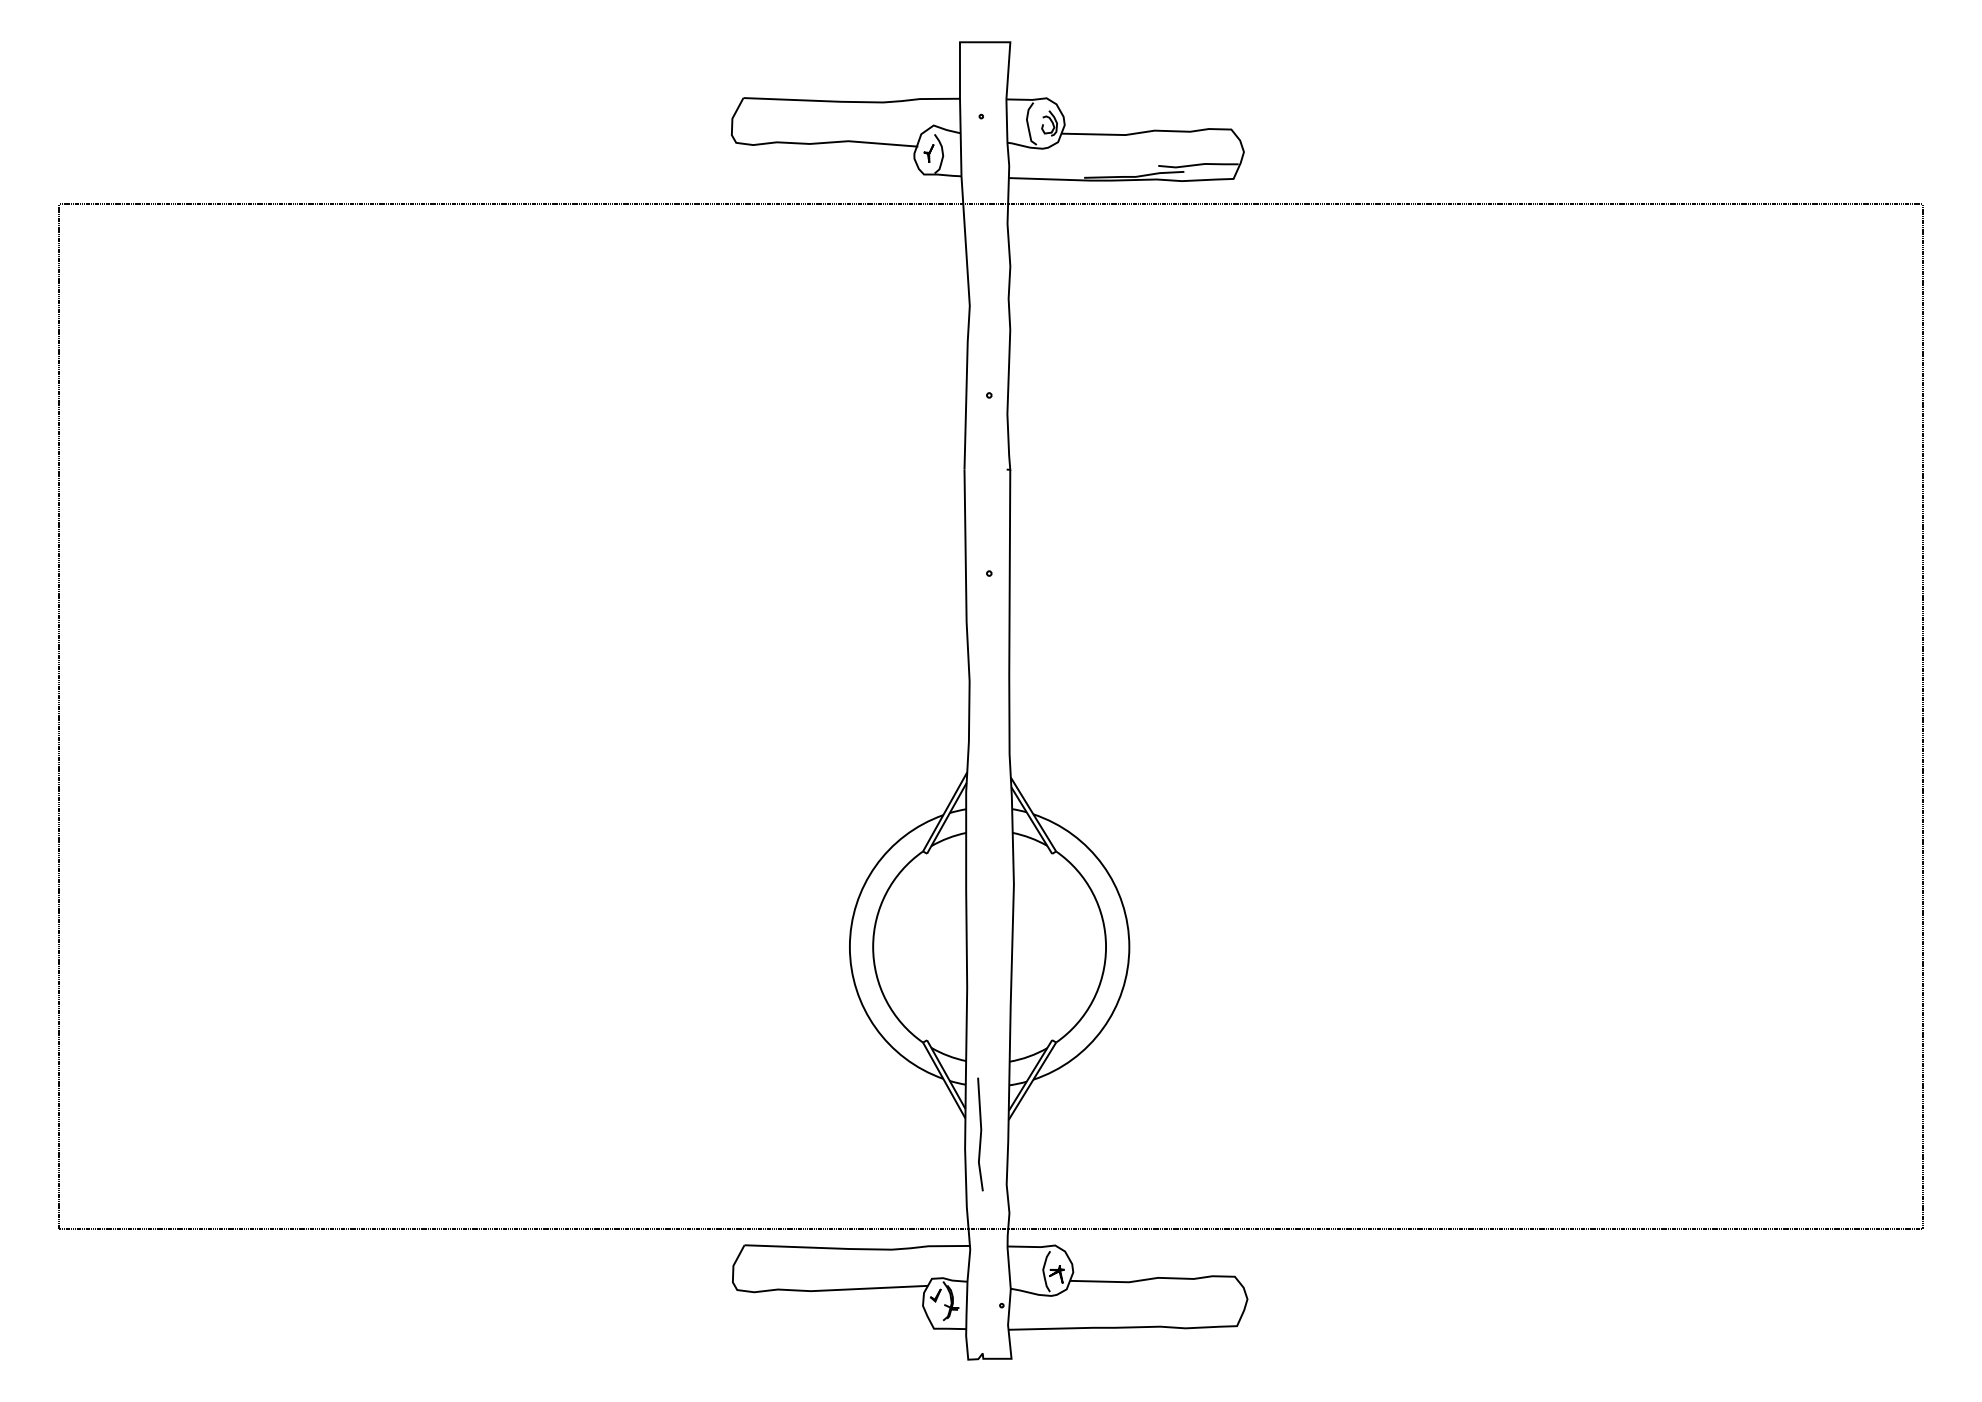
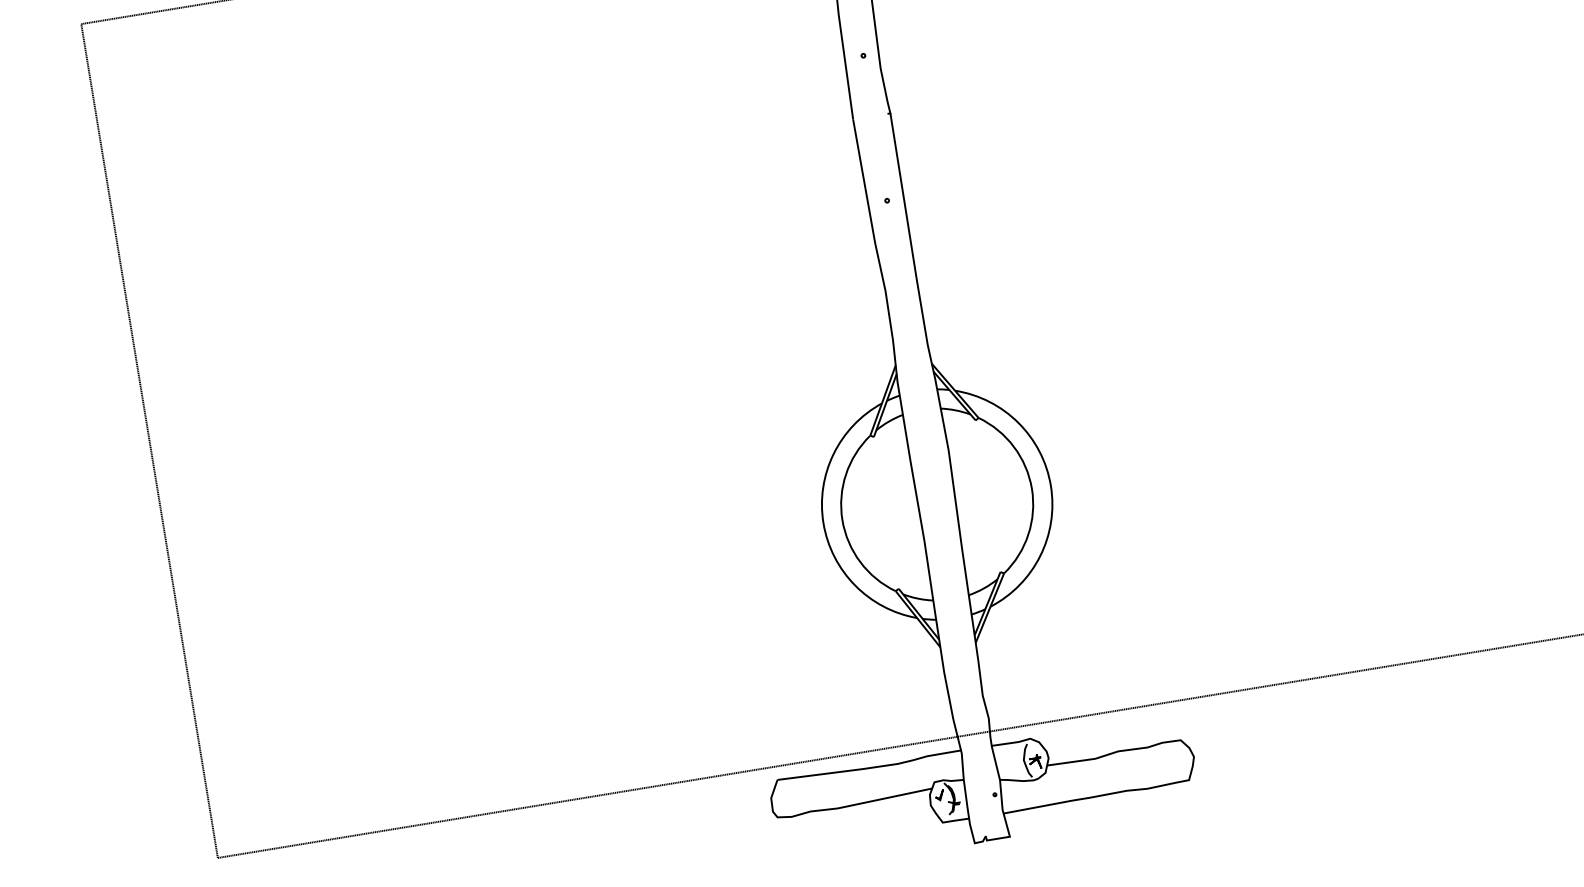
line: (980, 1134) -> (954, 658), removed

